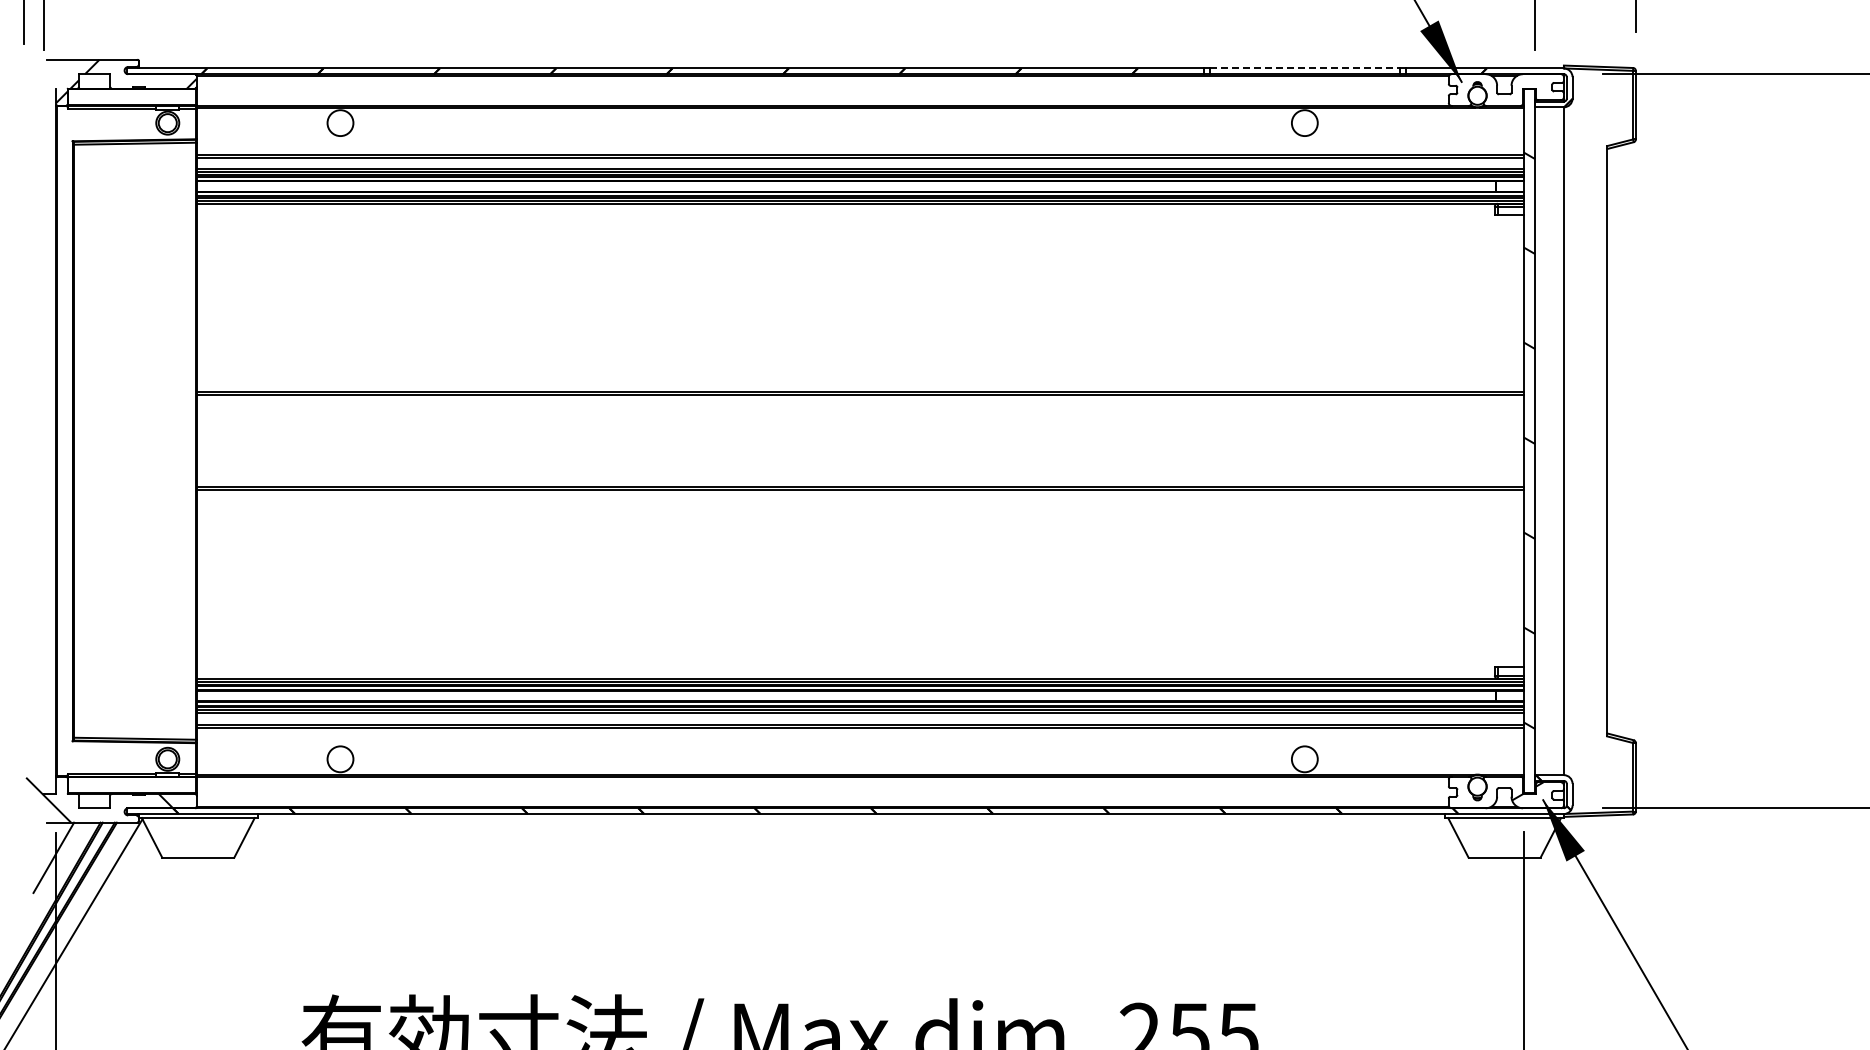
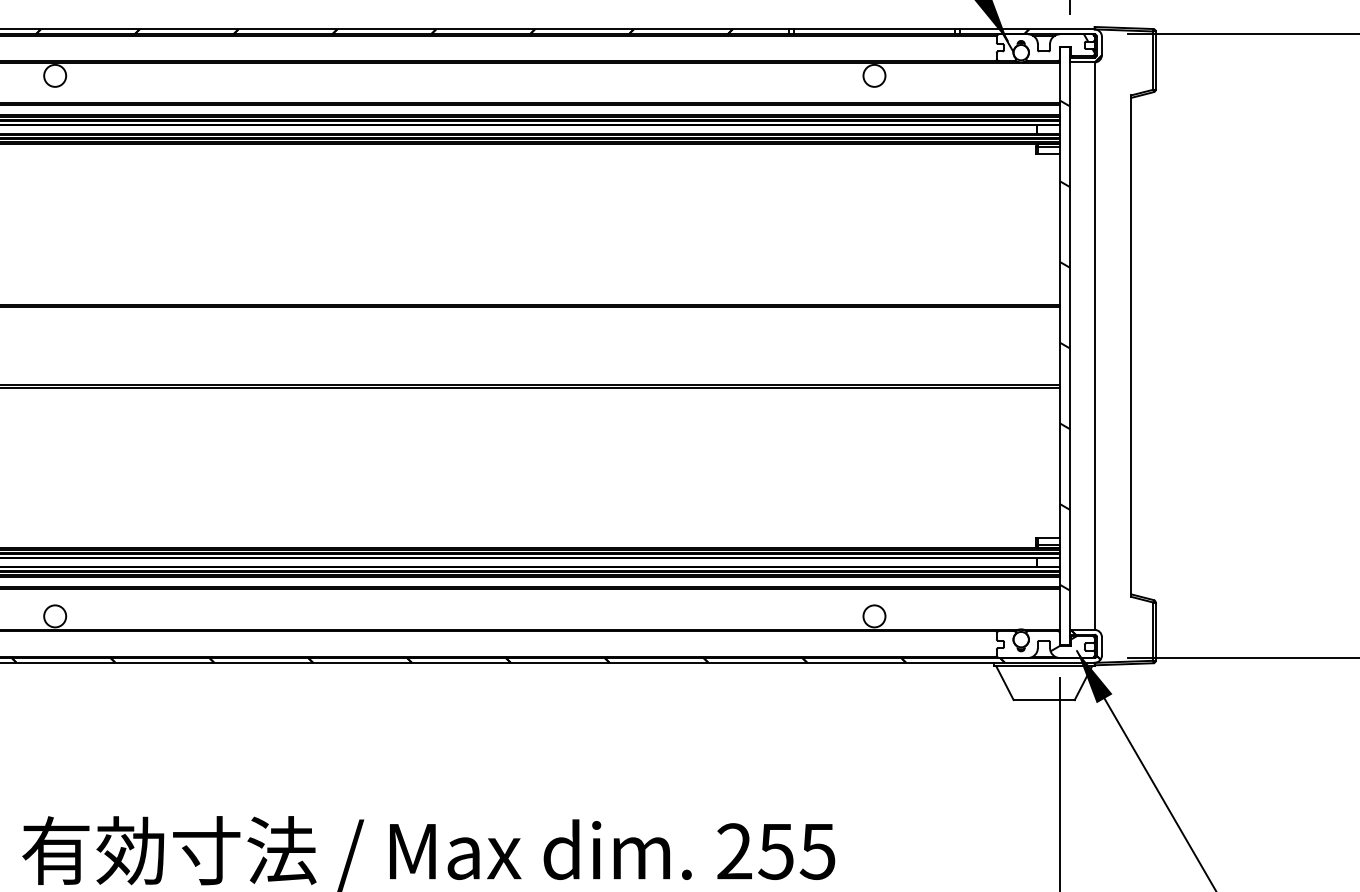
line: (1304, 68) -> (874, 29), dashed -> solid
hatch: (1509, 86) -> (1048, 44), added

